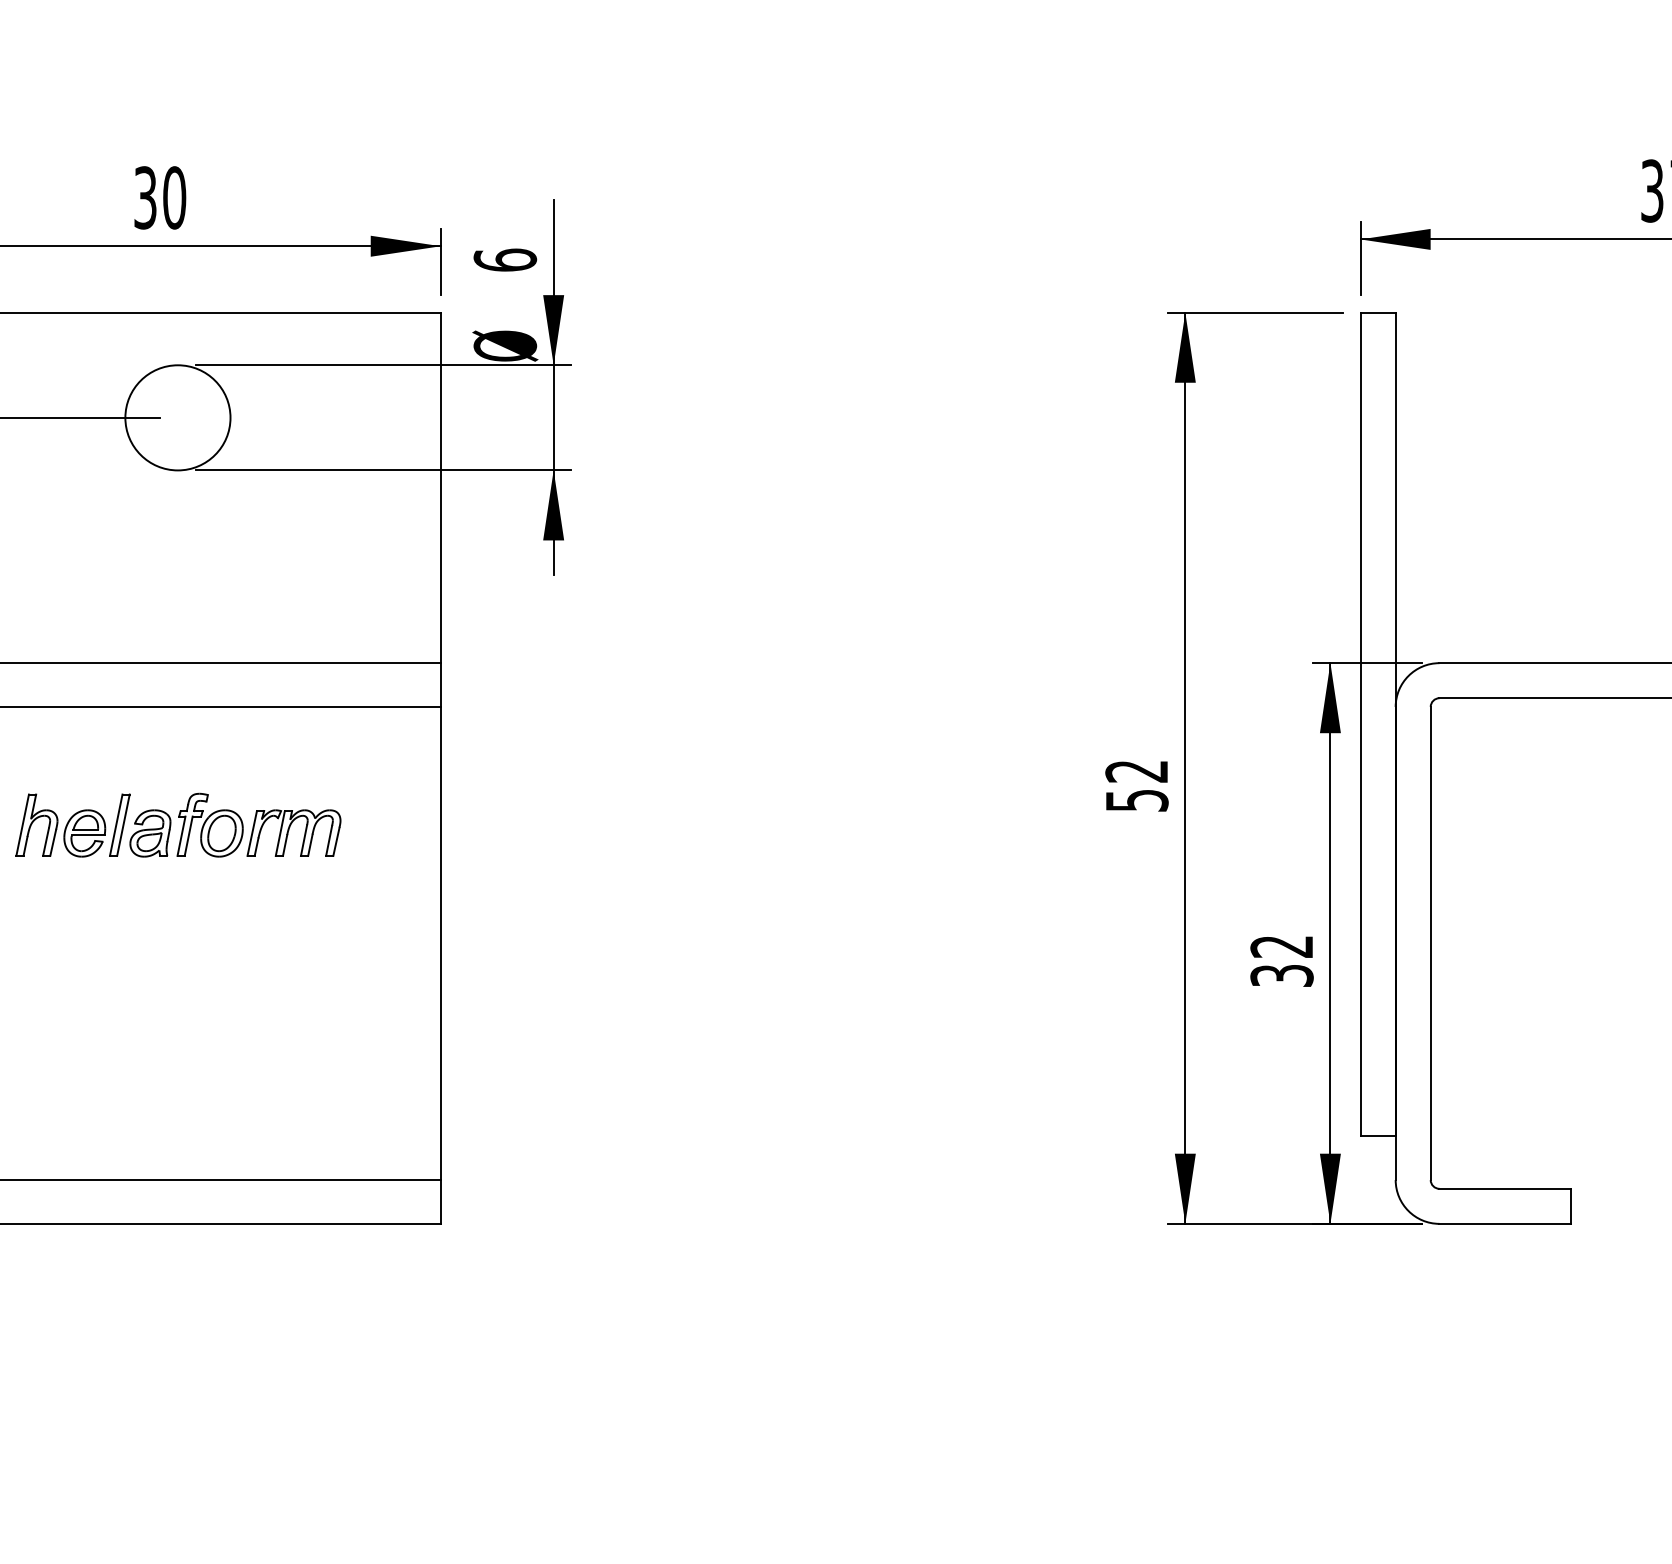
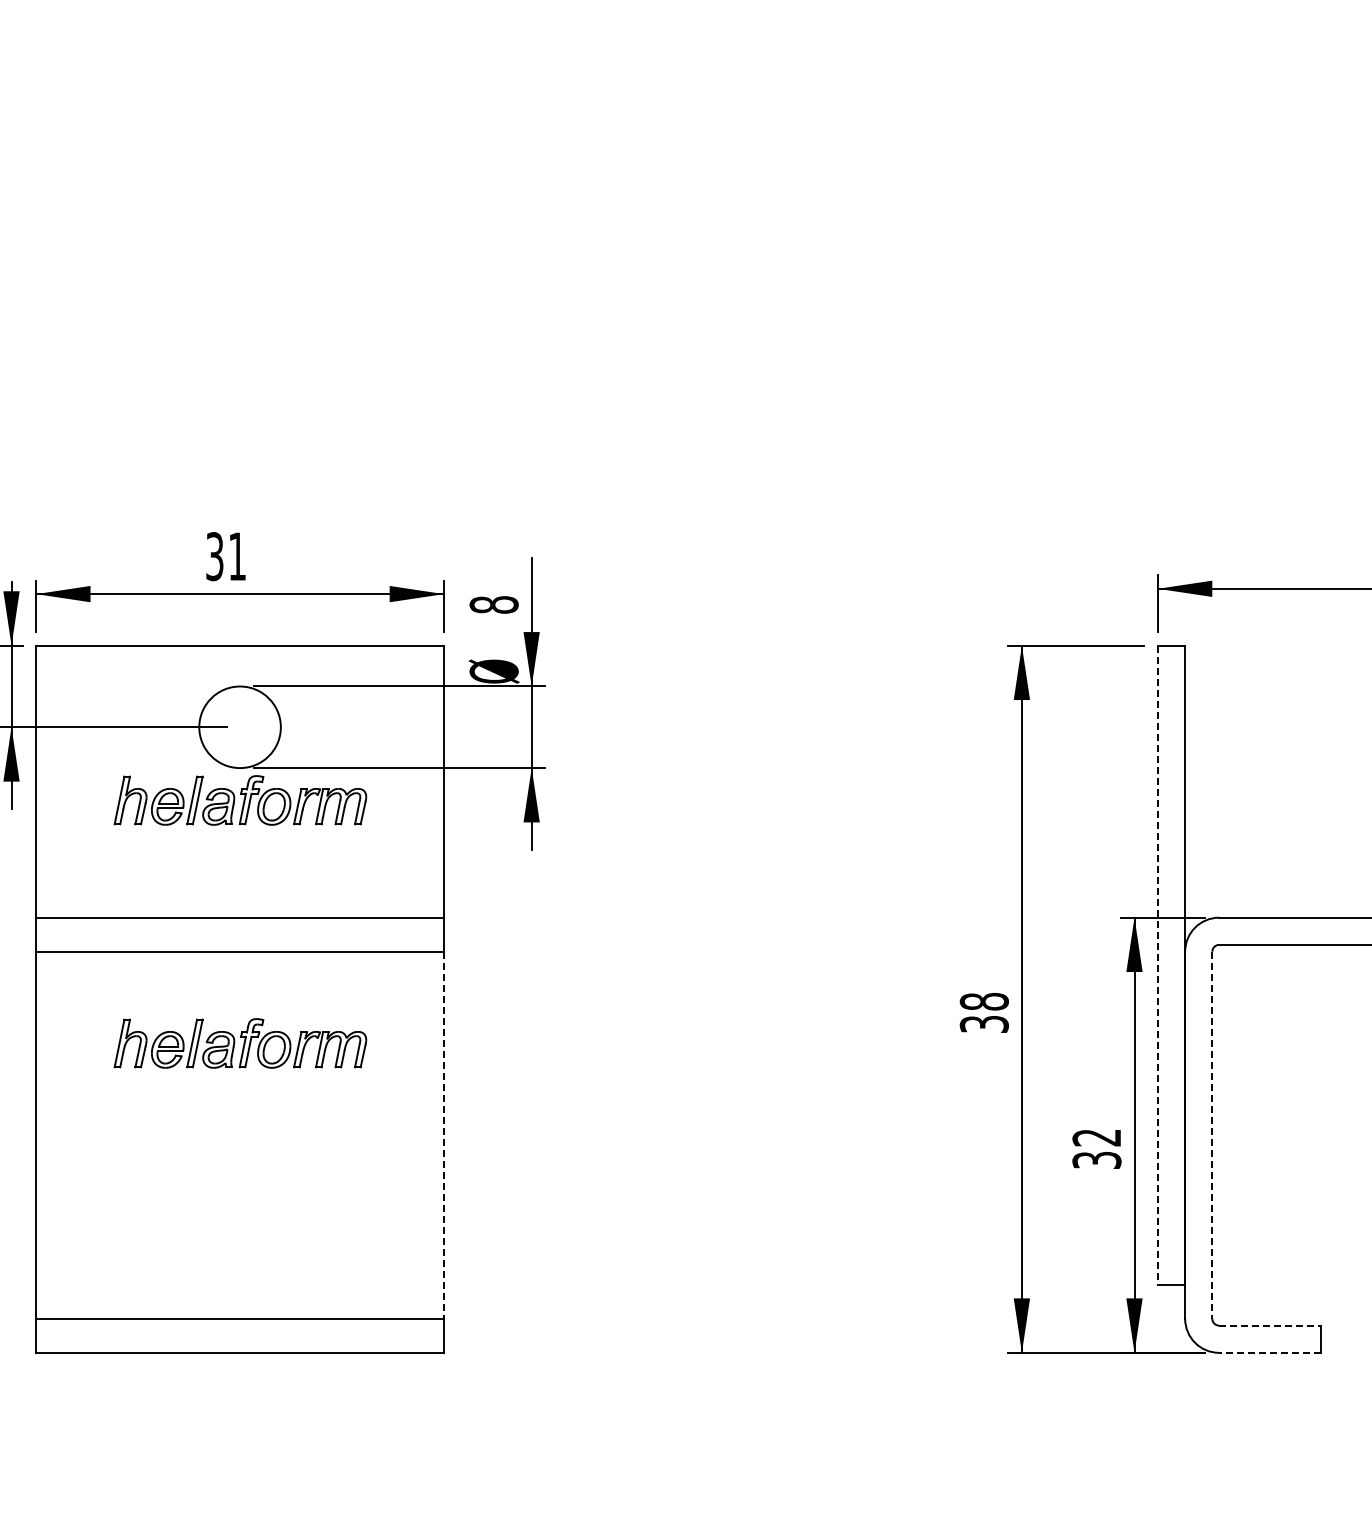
text: (174, 197) -> (237, 556), 30 -> 31
text: (504, 259) -> (493, 604), 6 -> 8
part: (178, 512) -> (240, 800), added
line: (1360, 724) -> (1157, 965), solid -> dashed
text: (1135, 785) -> (983, 1012), 52 -> 38
line: (441, 943) -> (444, 1135), solid -> dashed
line: (1430, 943) -> (1212, 1135), solid -> dashed
line: (1505, 1188) -> (1270, 1325), solid -> dashed
line: (1505, 1223) -> (1270, 1352), solid -> dashed

